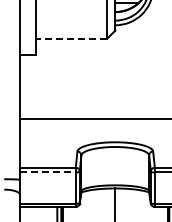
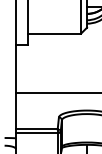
line: (71, 38) -> (54, 33), dashed -> solid
line: (48, 172) -> (37, 132), dashed -> solid

